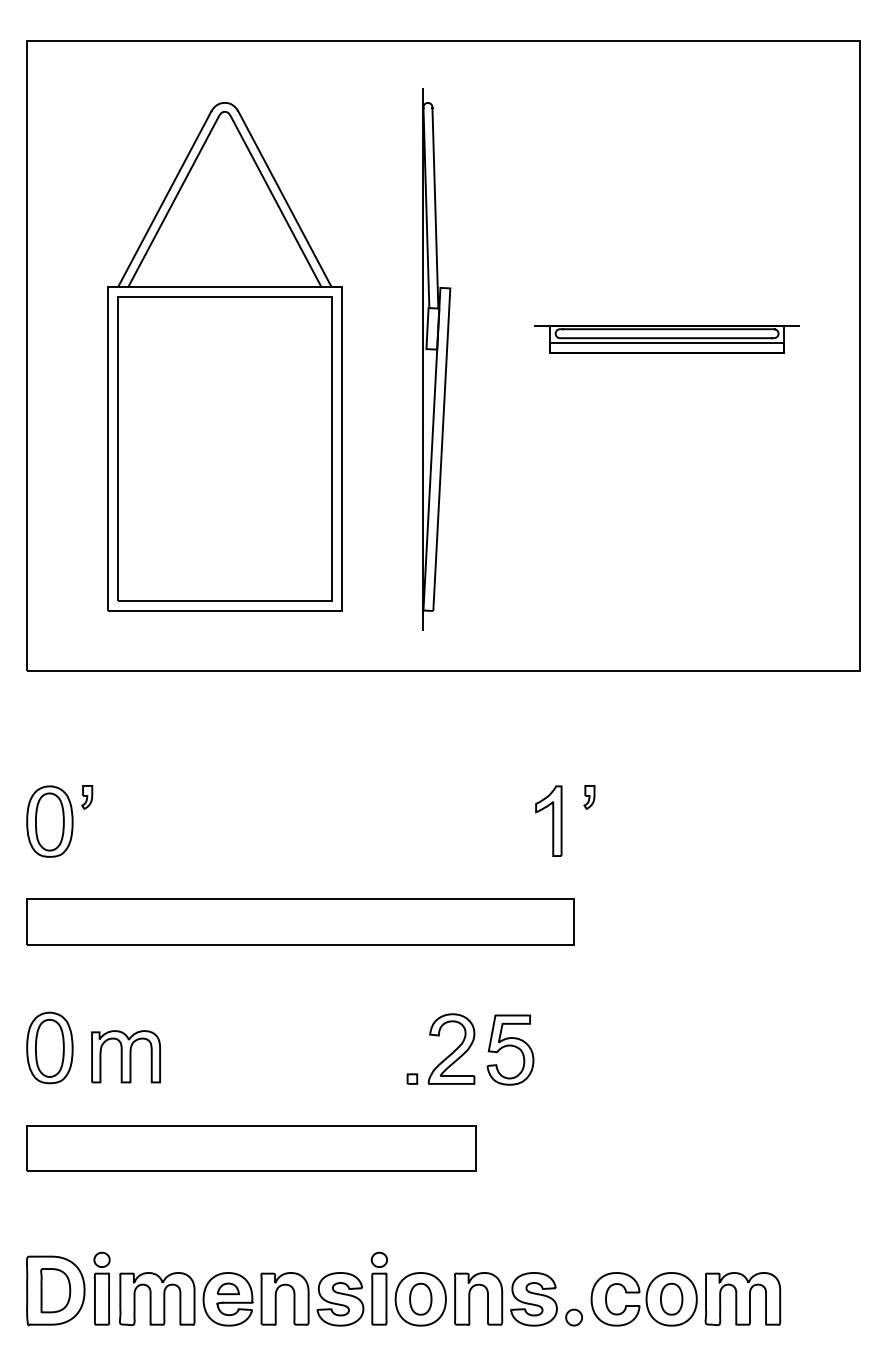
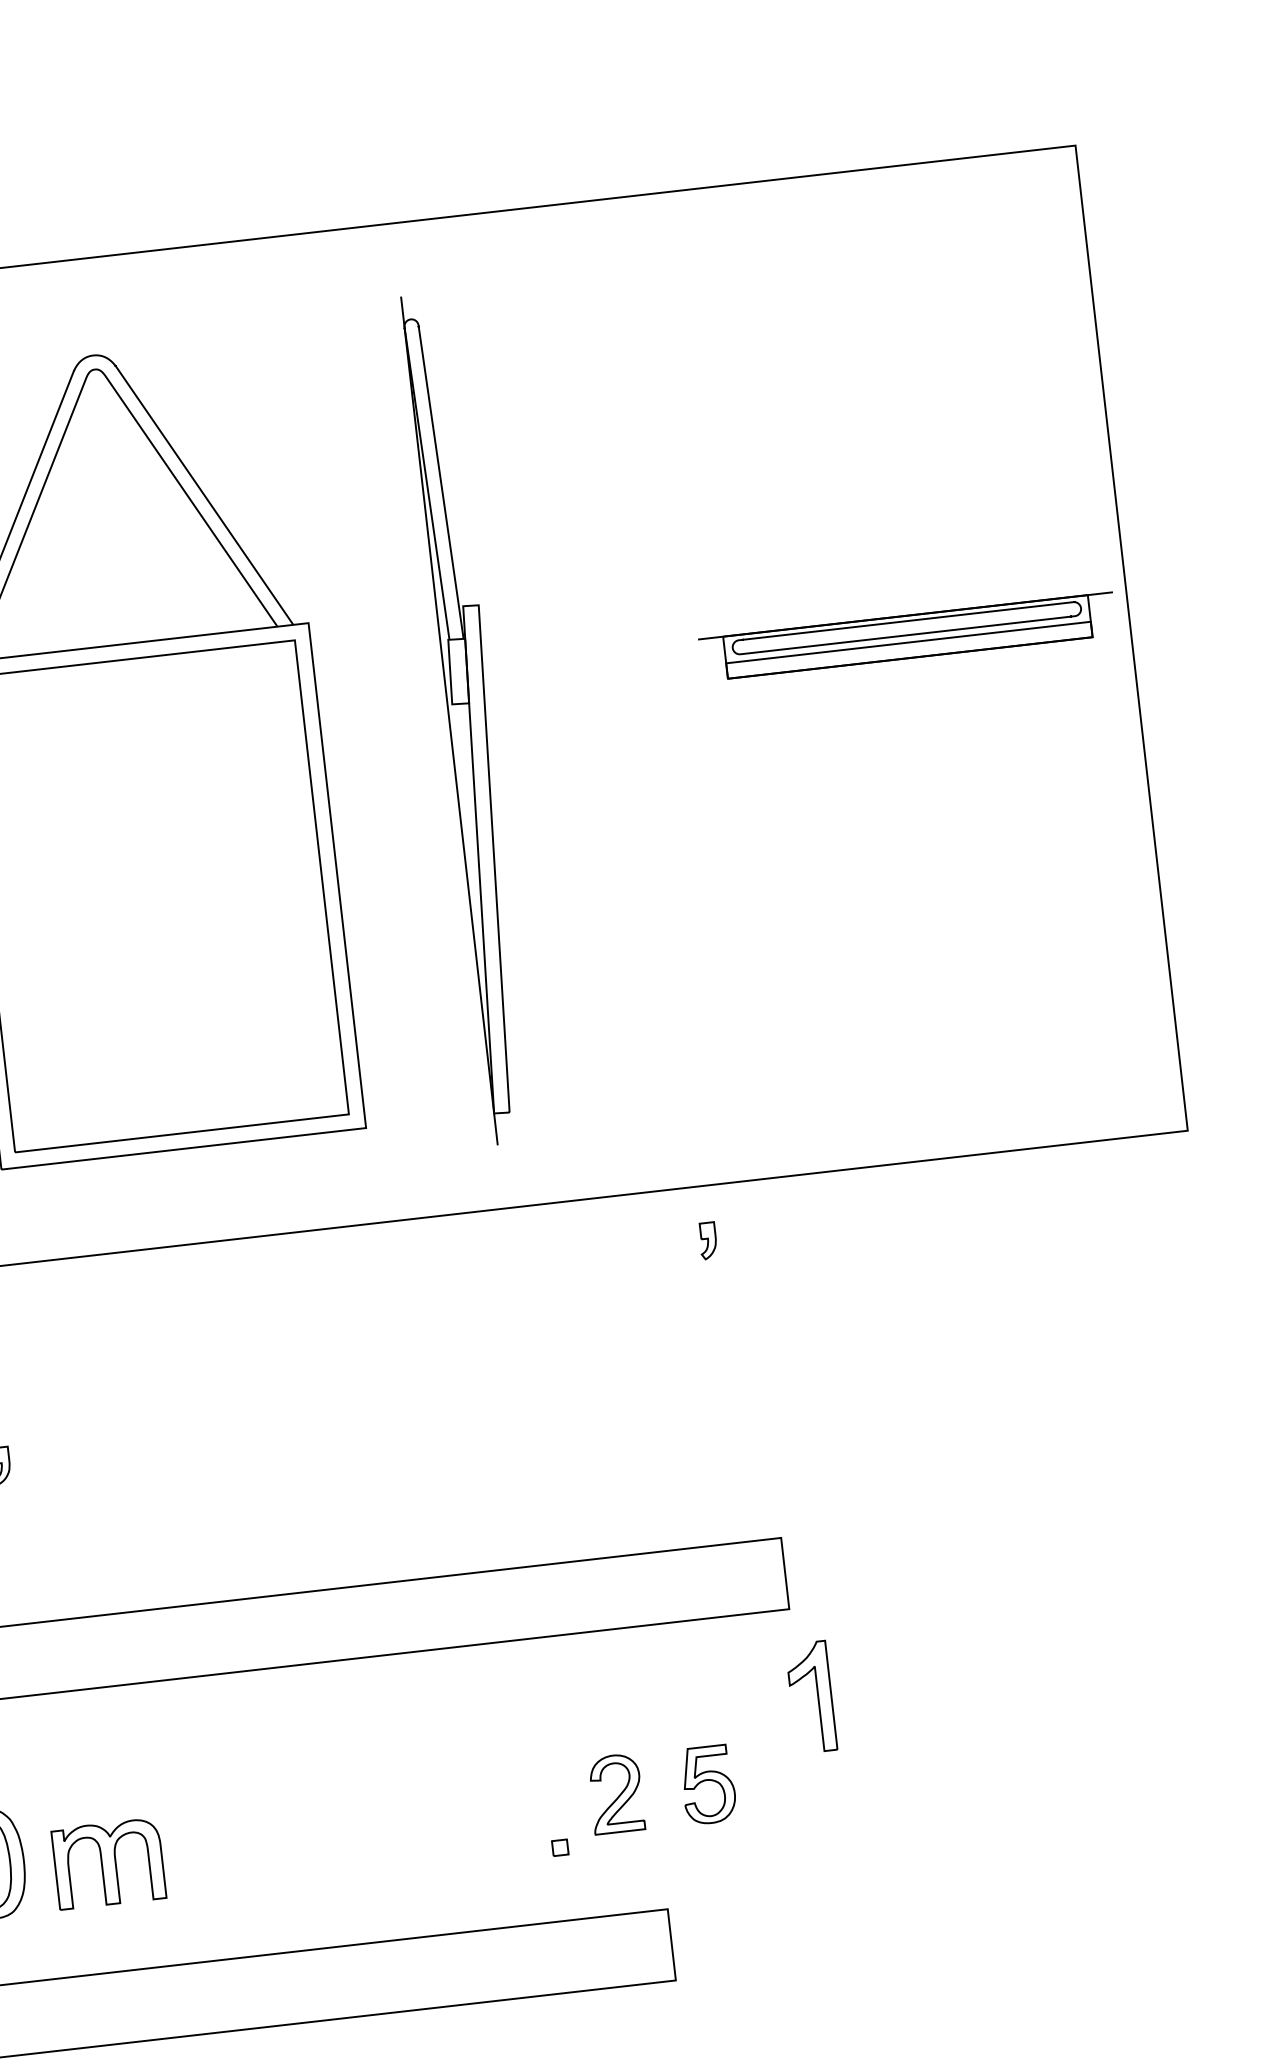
part: (666, 339) -> (906, 637), moved
part: (589, 797) -> (708, 1241), moved
part: (548, 820) -> (810, 1696), moved
part: (451, 1048) -> (615, 1793), size x0.7
part: (510, 1049) -> (708, 1784), size x0.7

